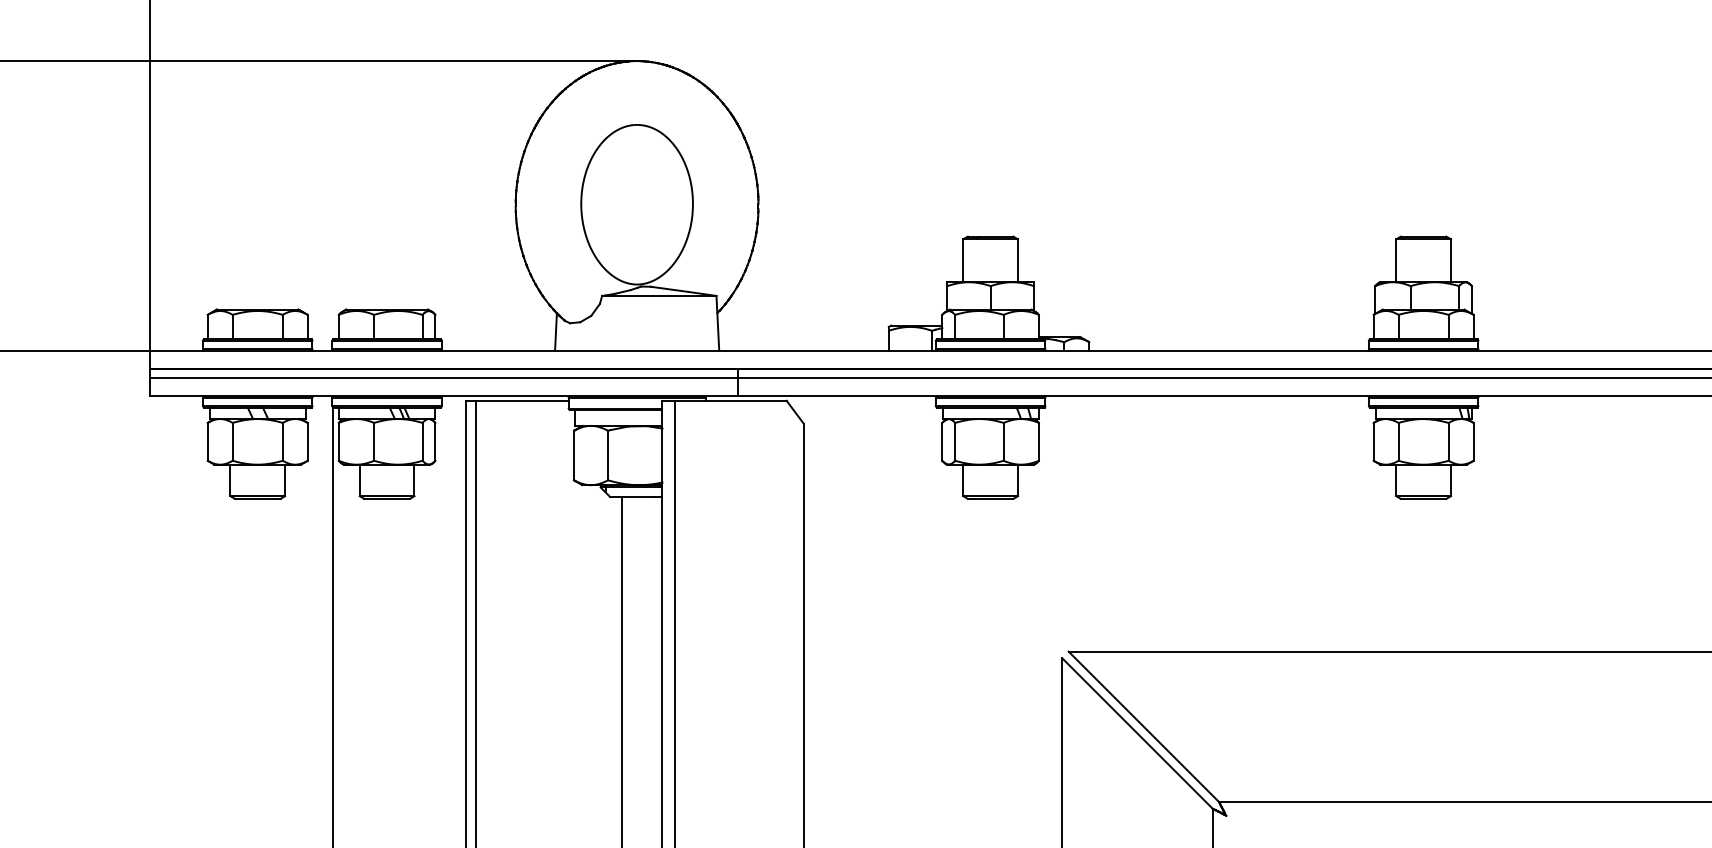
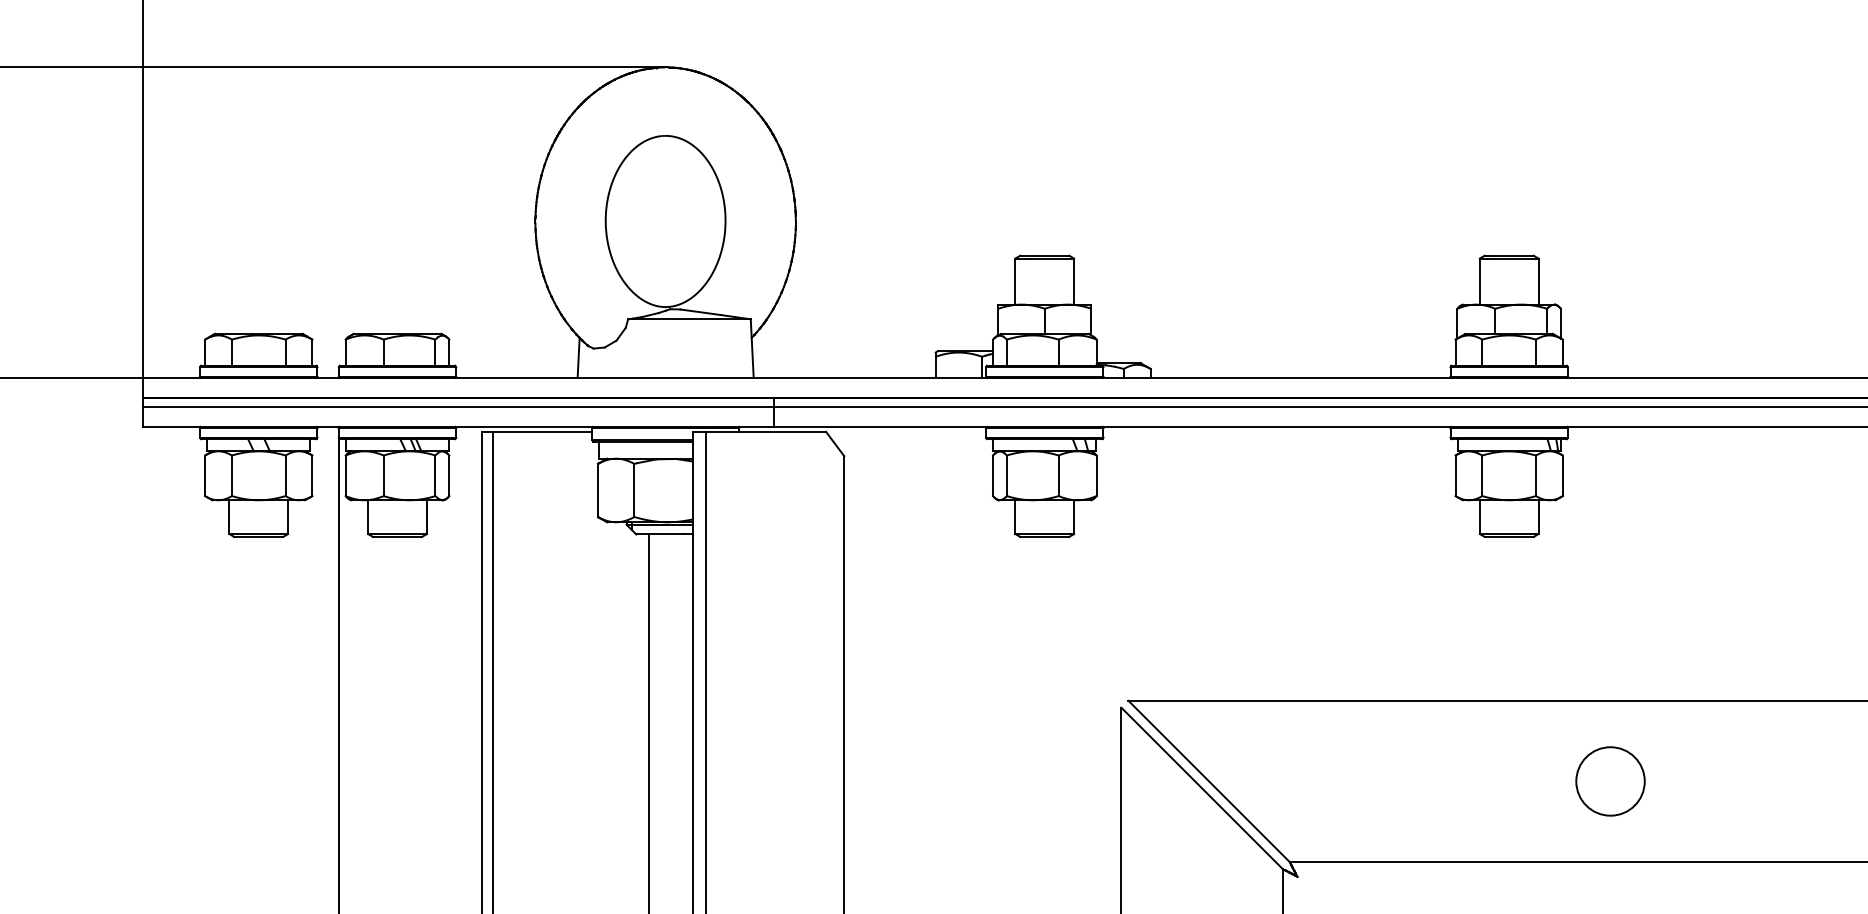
circle: (1518, 726) -> (1610, 781), added

